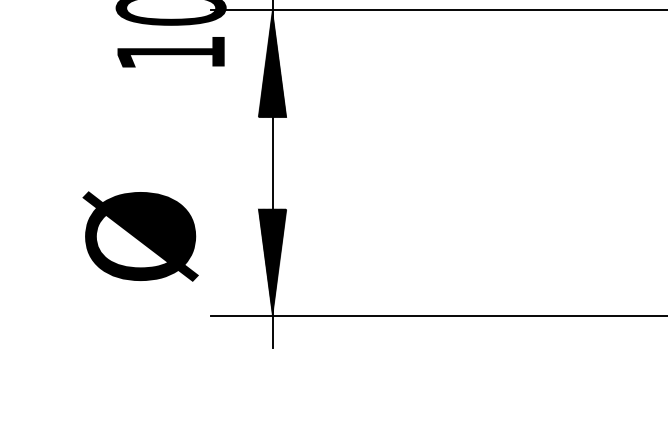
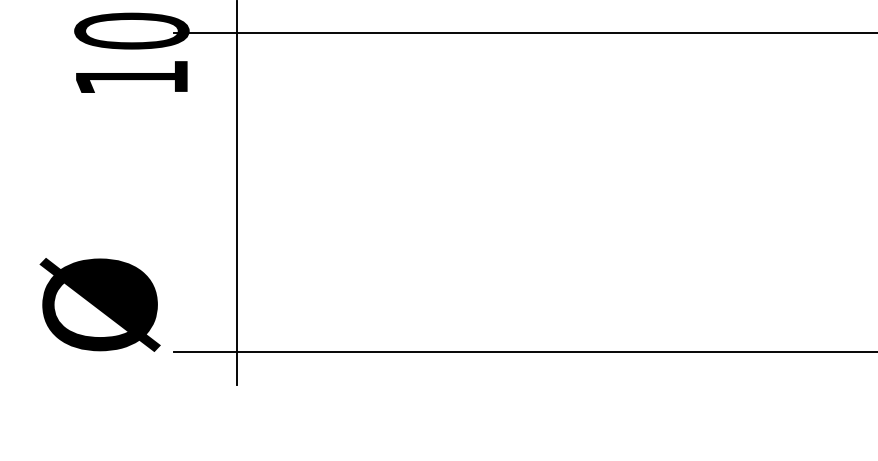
hatch: (272, 63) -> (237, 88), removed
text: (140, 236) -> (99, 304), moved
hatch: (272, 262) -> (237, 295), removed

